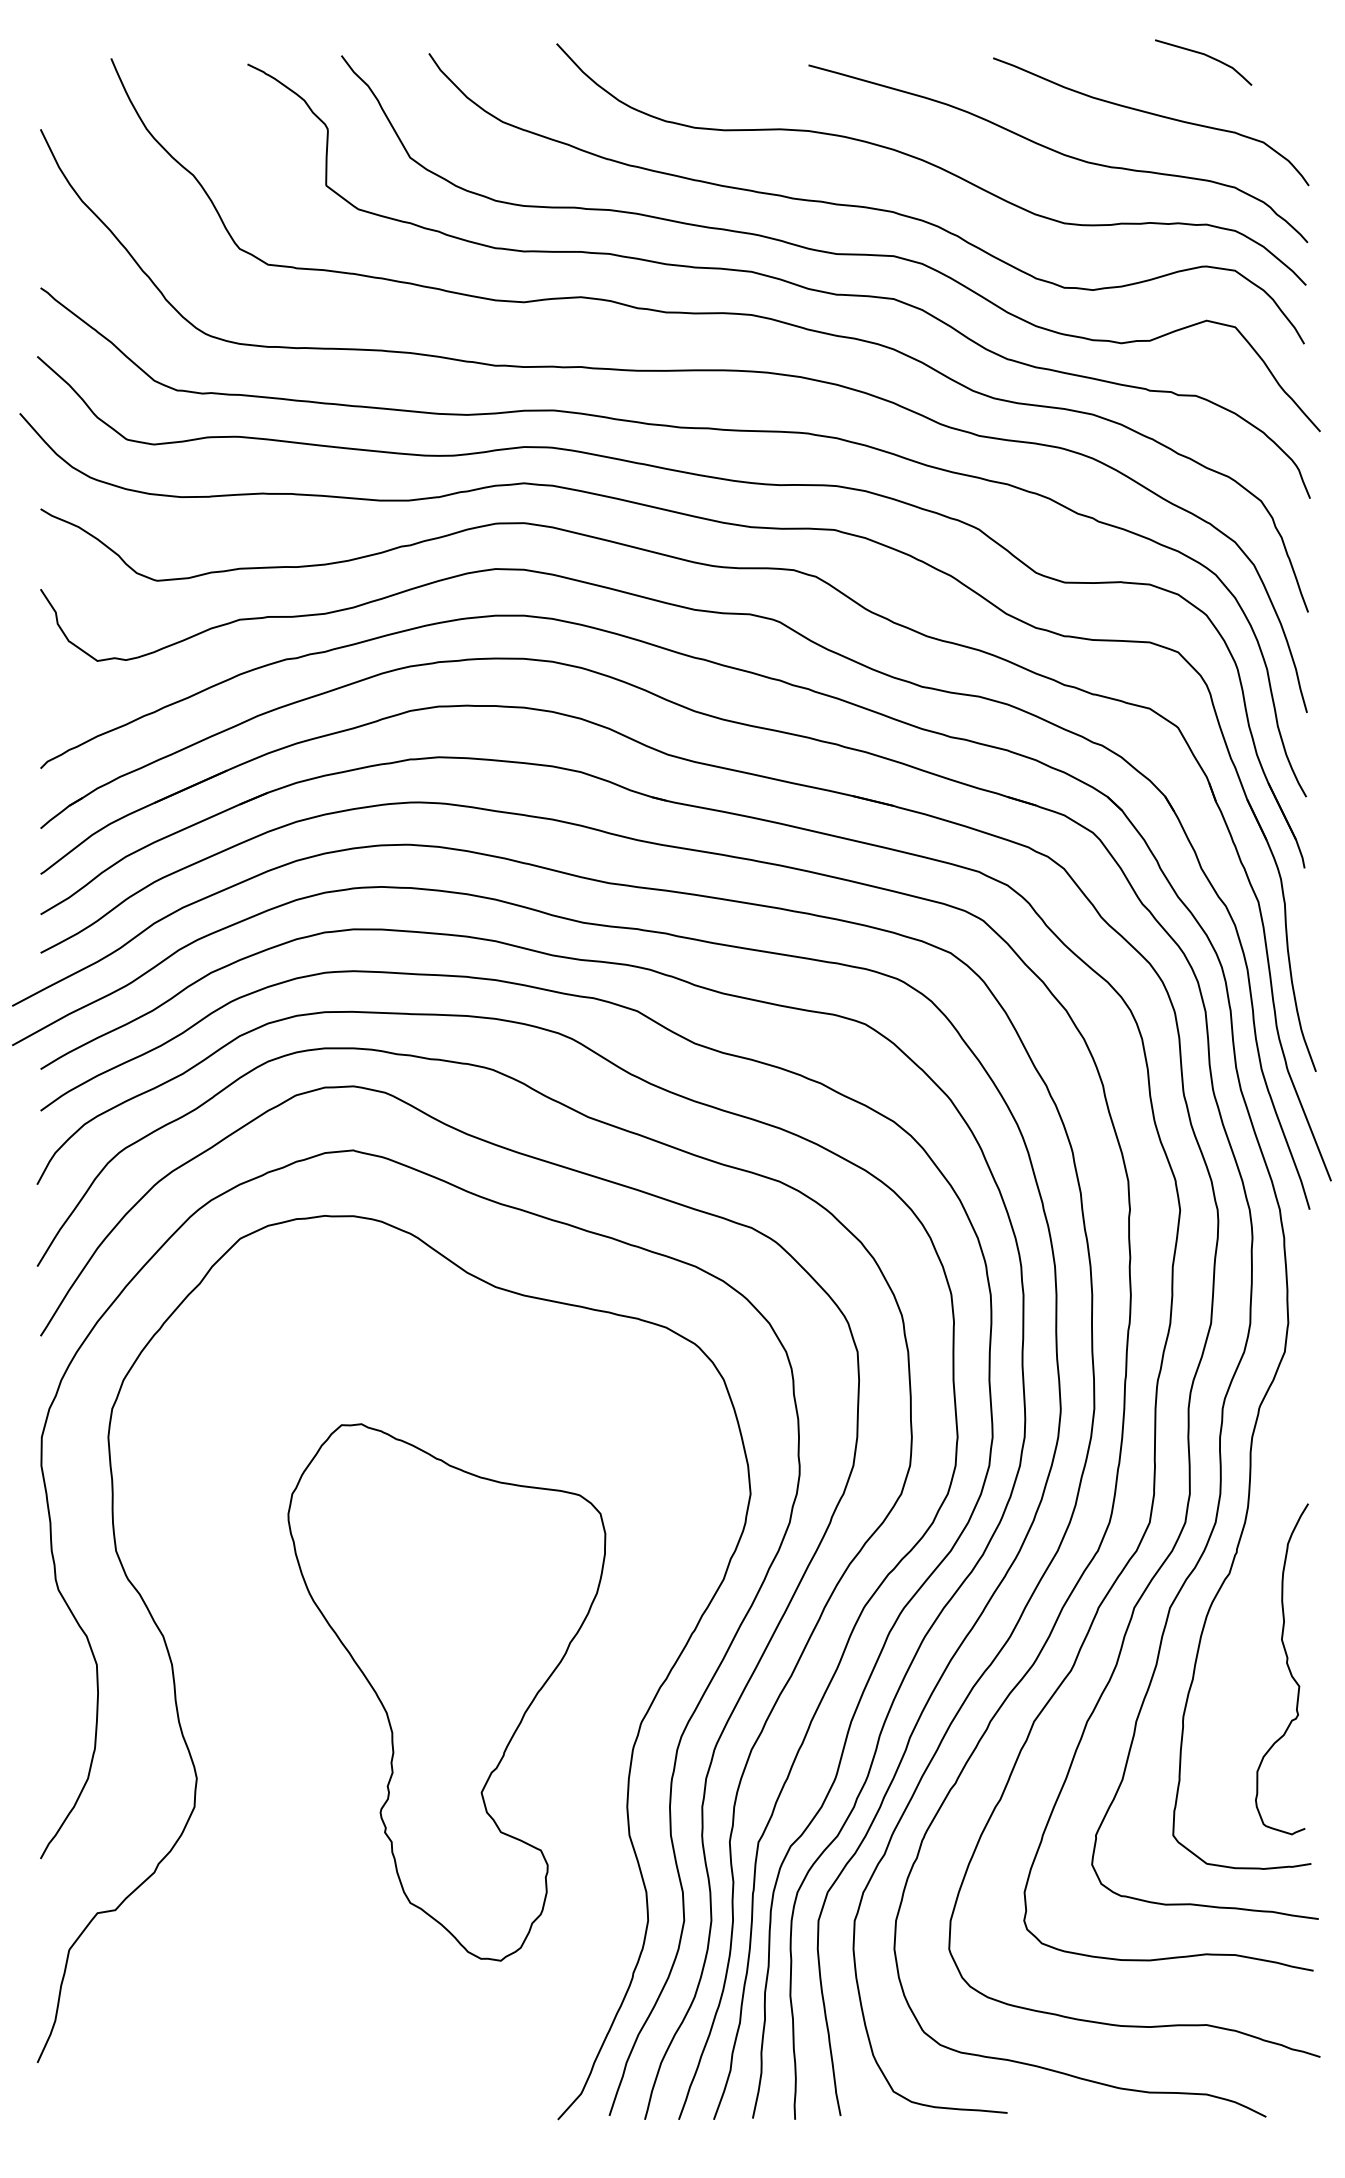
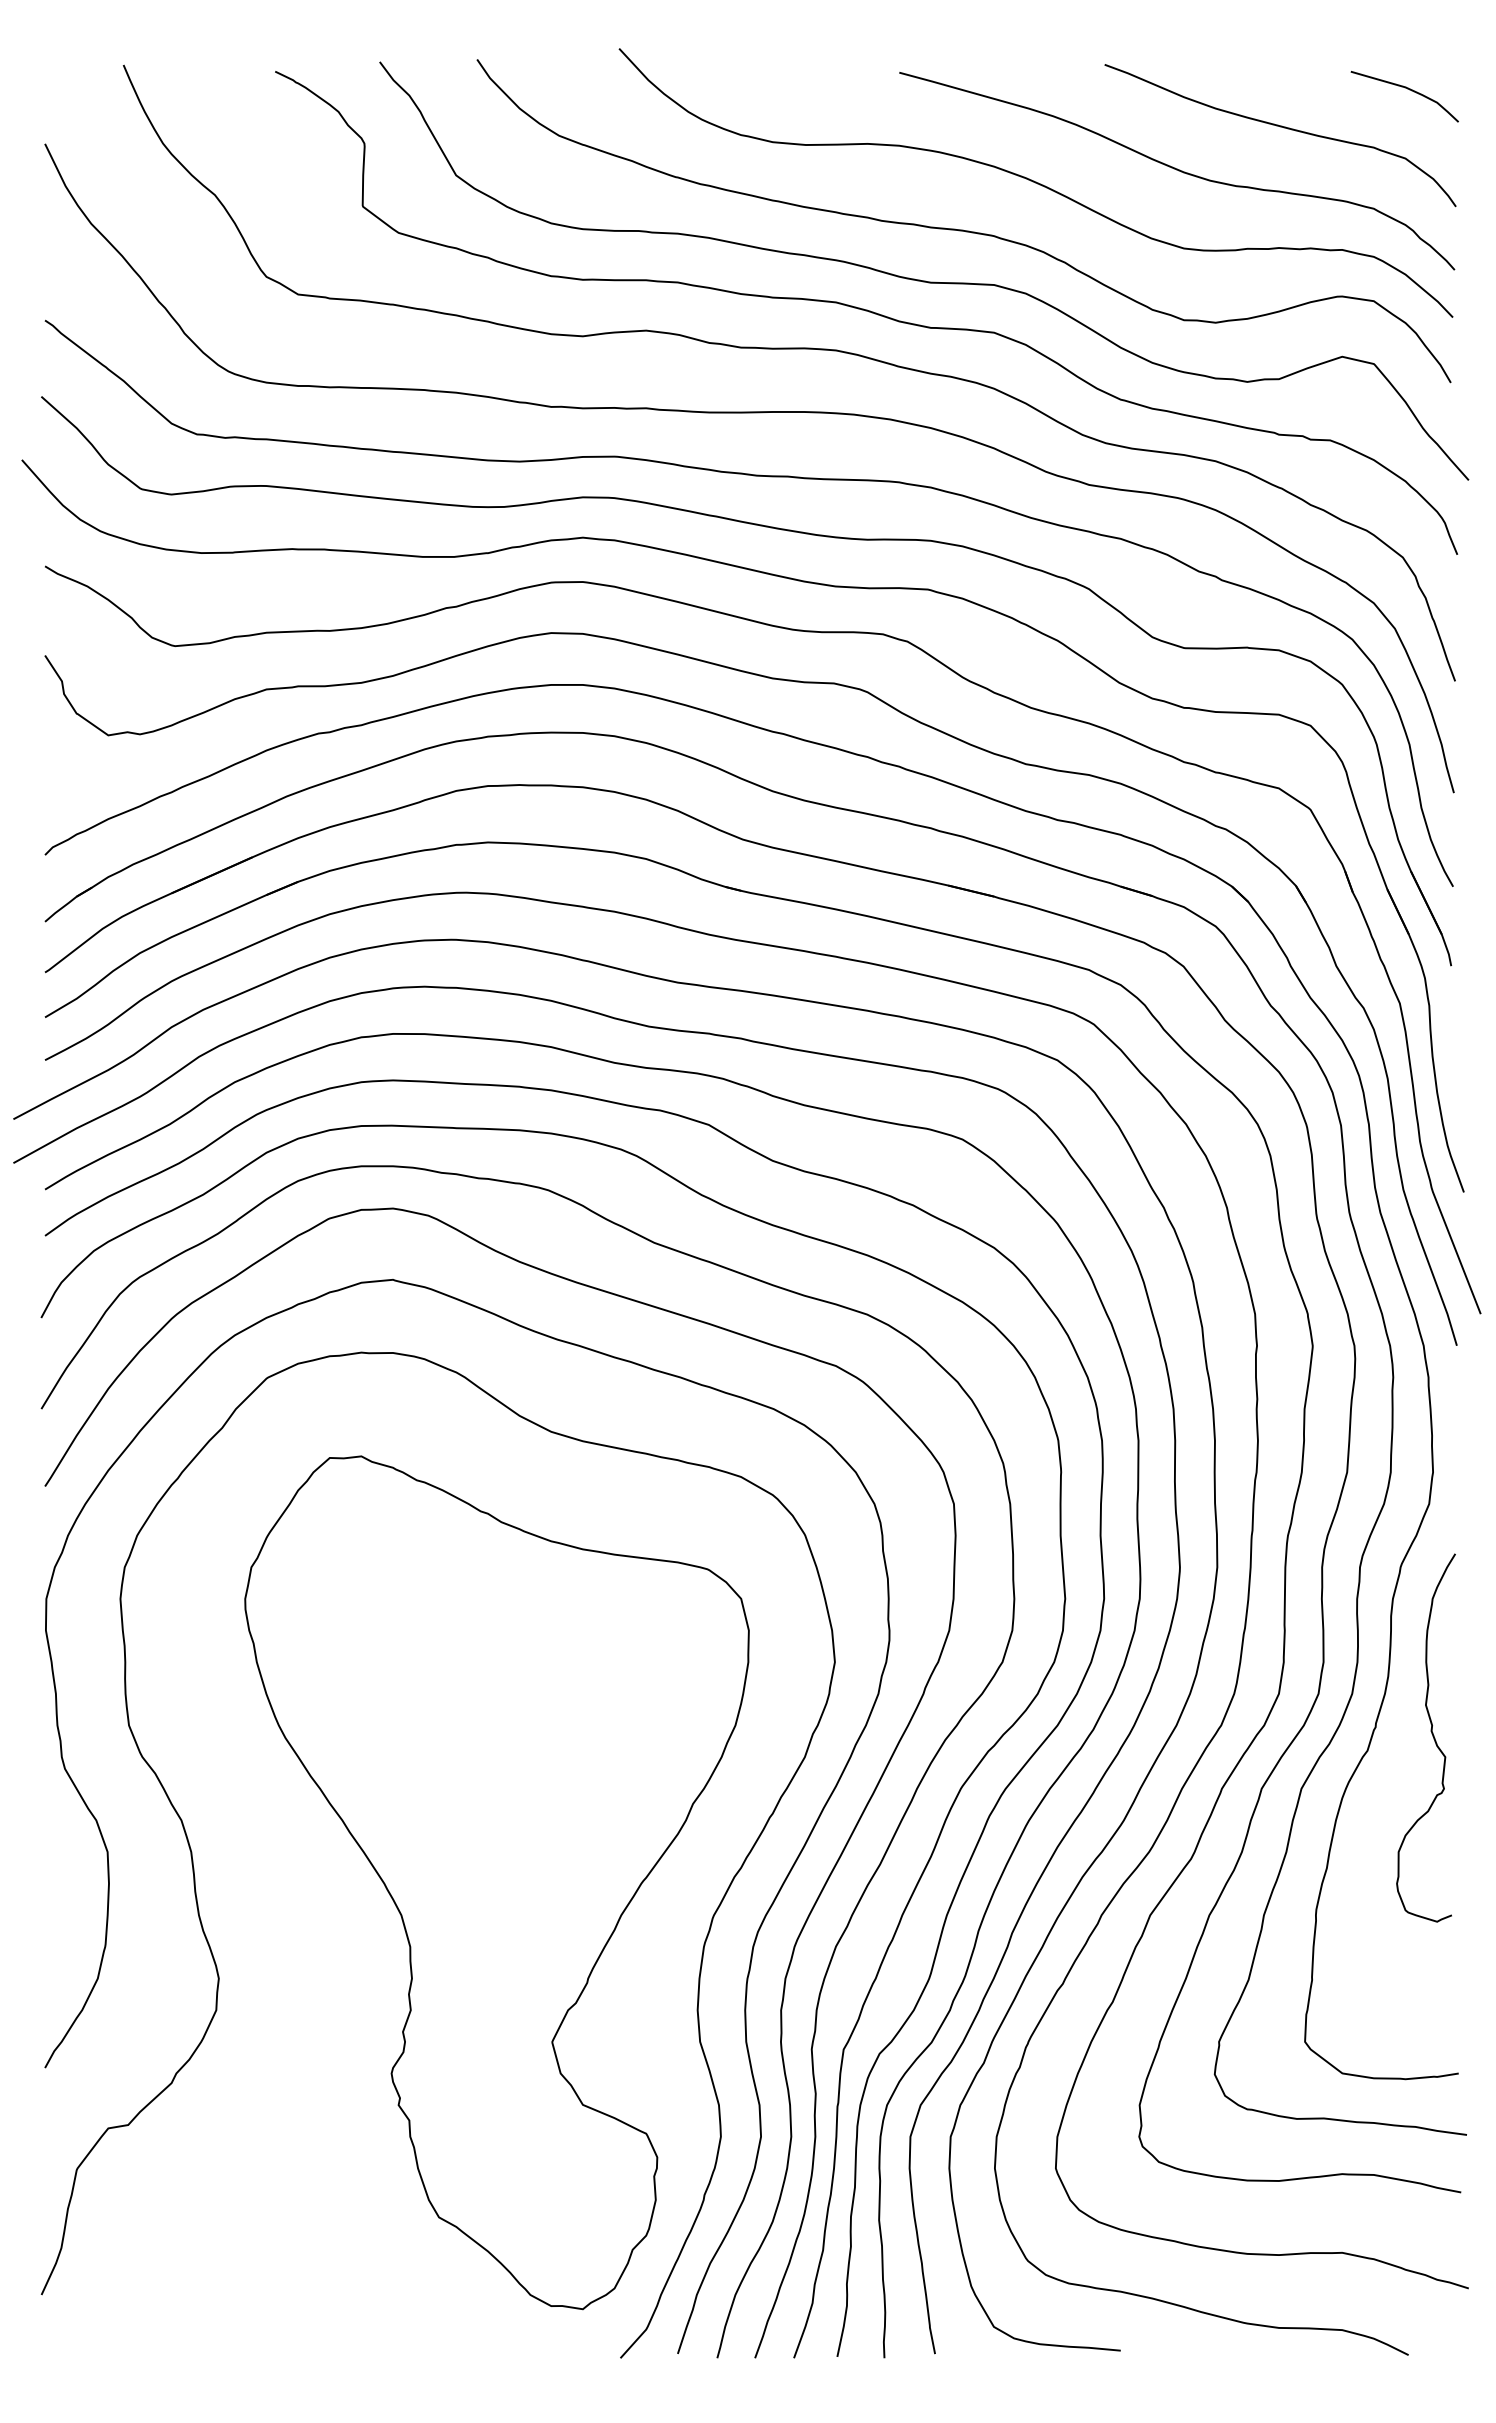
curve: (1205, 56) -> (1407, 89), moved
curve: (1286, 1666) -> (1431, 1734), moved
part: (446, 1692) -> (496, 1882), size x1.43

